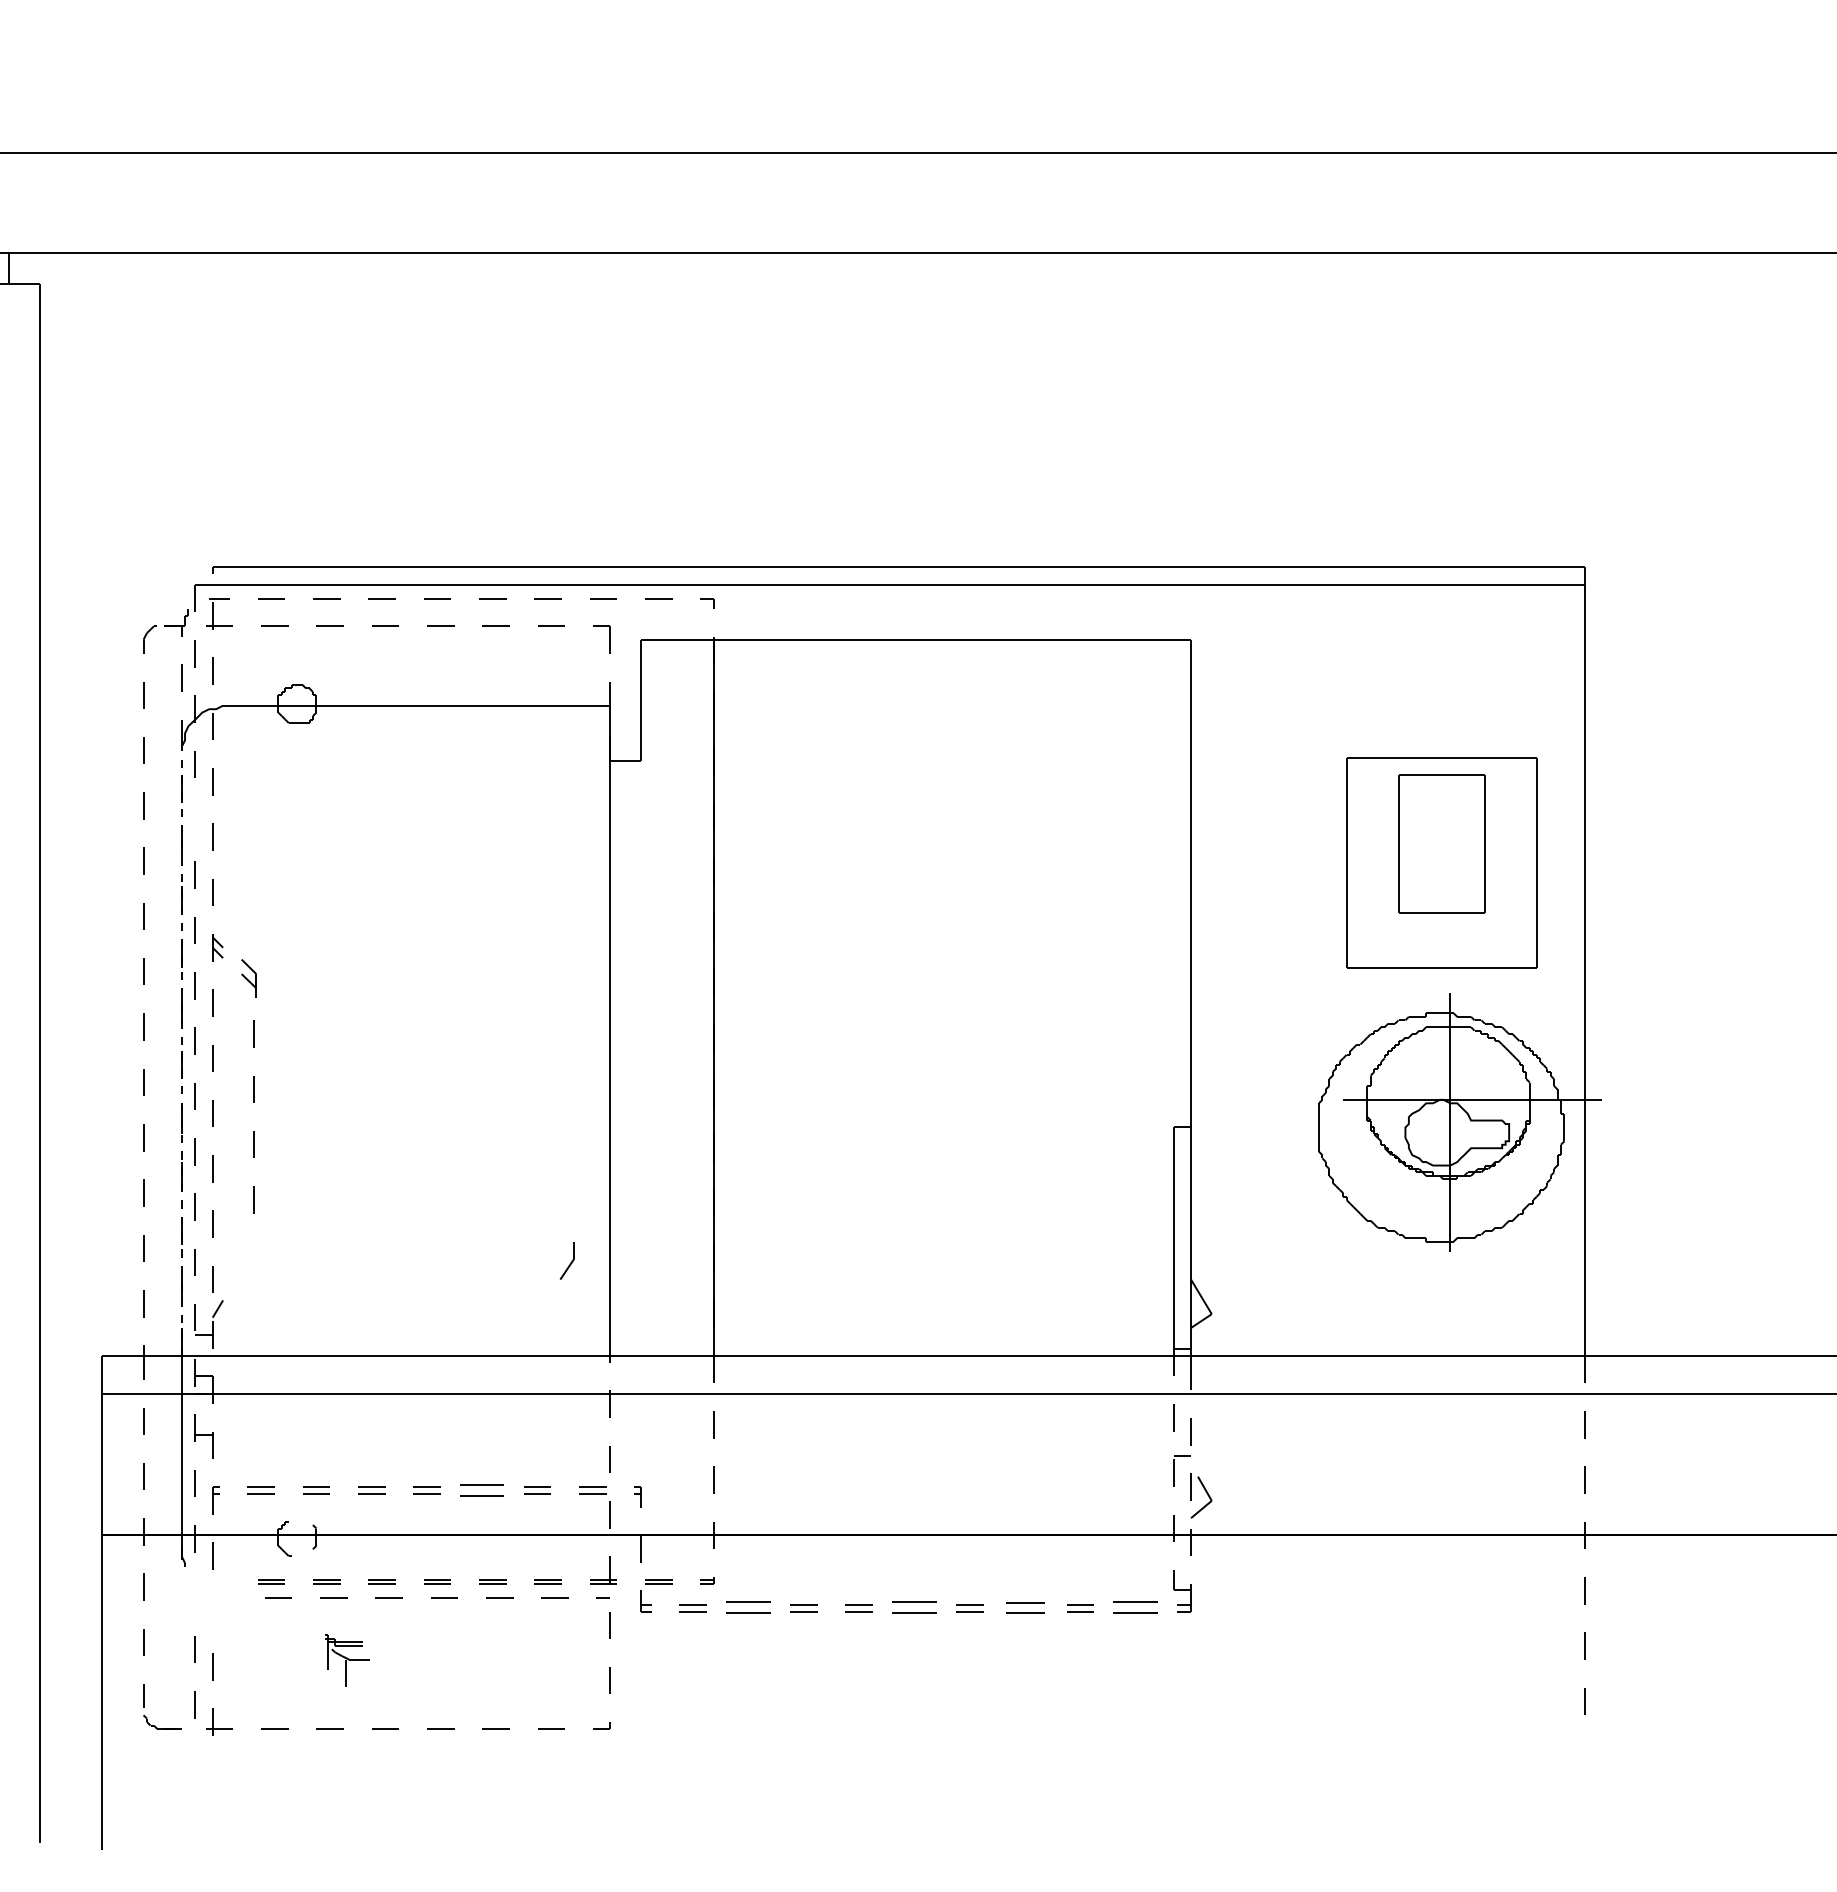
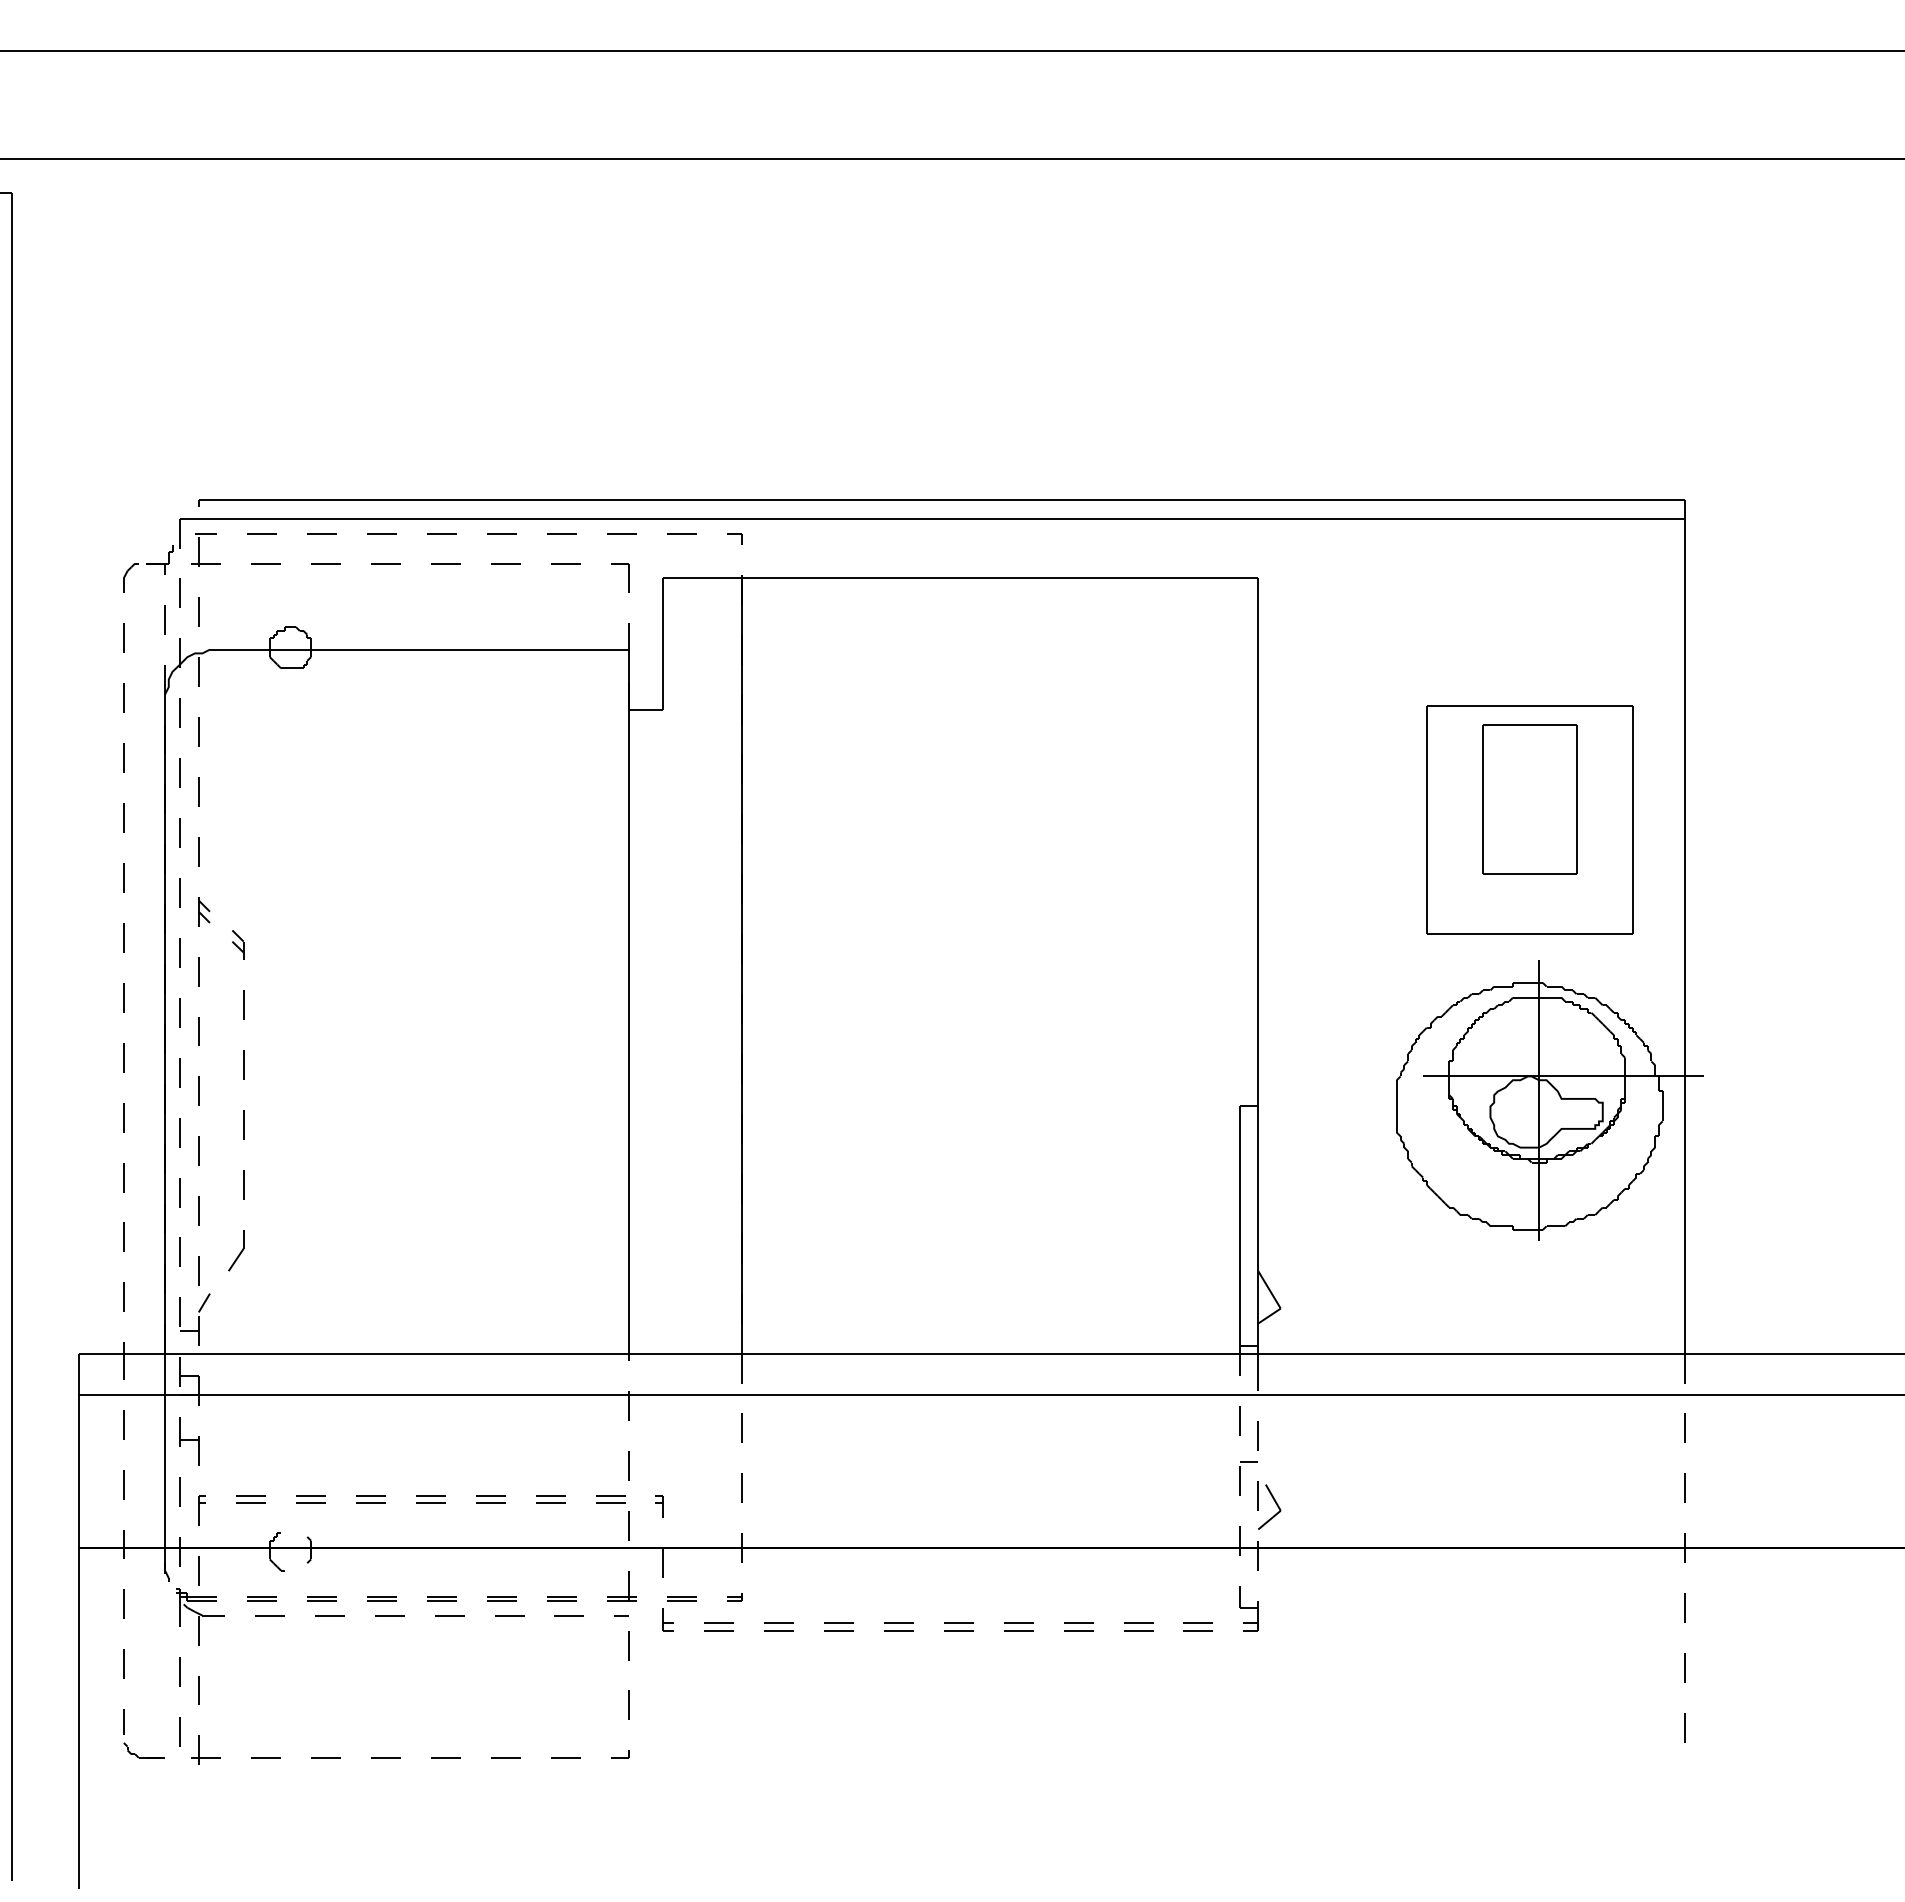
line: (194, 819) -> (179, 772), added
part: (248, 978) -> (237, 945), size x0.71
line: (181, 1050) -> (164, 1023), dashed -> solid
part: (567, 1260) -> (236, 1250), moved
part: (482, 1490) -> (490, 1499), size x0.62
part: (748, 1608) -> (779, 1627), size x0.62
part: (914, 1608) -> (958, 1627), size x0.62
part: (1024, 1608) -> (1077, 1627), size x0.71
part: (1135, 1608) -> (1198, 1627), size x0.62
part: (347, 1660) -> (200, 1616), moved

